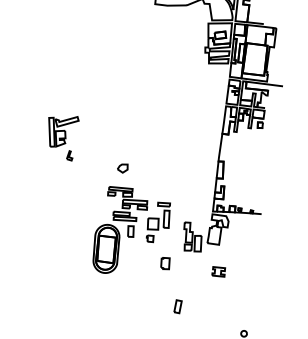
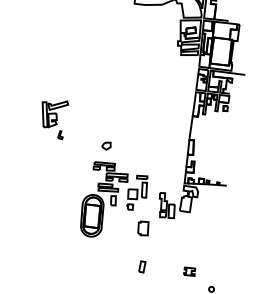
part: (165, 263) -> (143, 228), size x1.4
part: (218, 271) -> (189, 271), moved
part: (178, 306) -> (142, 266), moved

